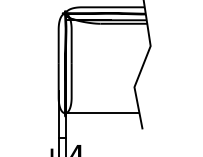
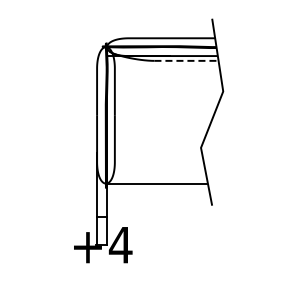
line: (124, 23) -> (187, 60), solid -> dashed

